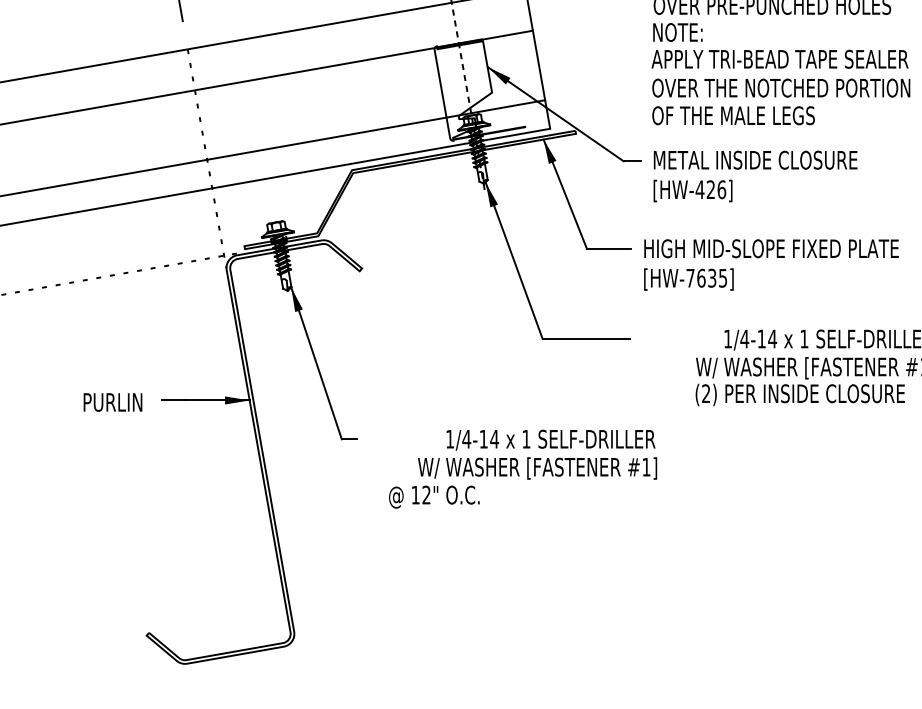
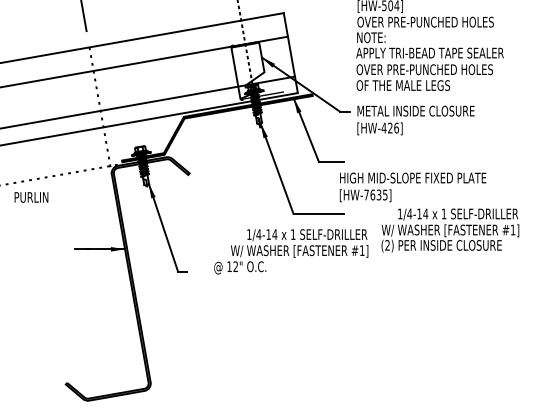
text: (806, 87) -> (445, 69), OVER THE NOTCHED PORTION -> OVER PRE-PUNCHED HOLES
text: (770, 265) -> (412, 187), moved
text: (113, 402) -> (31, 197), moved
text: (523, 468) -> (291, 251), moved

